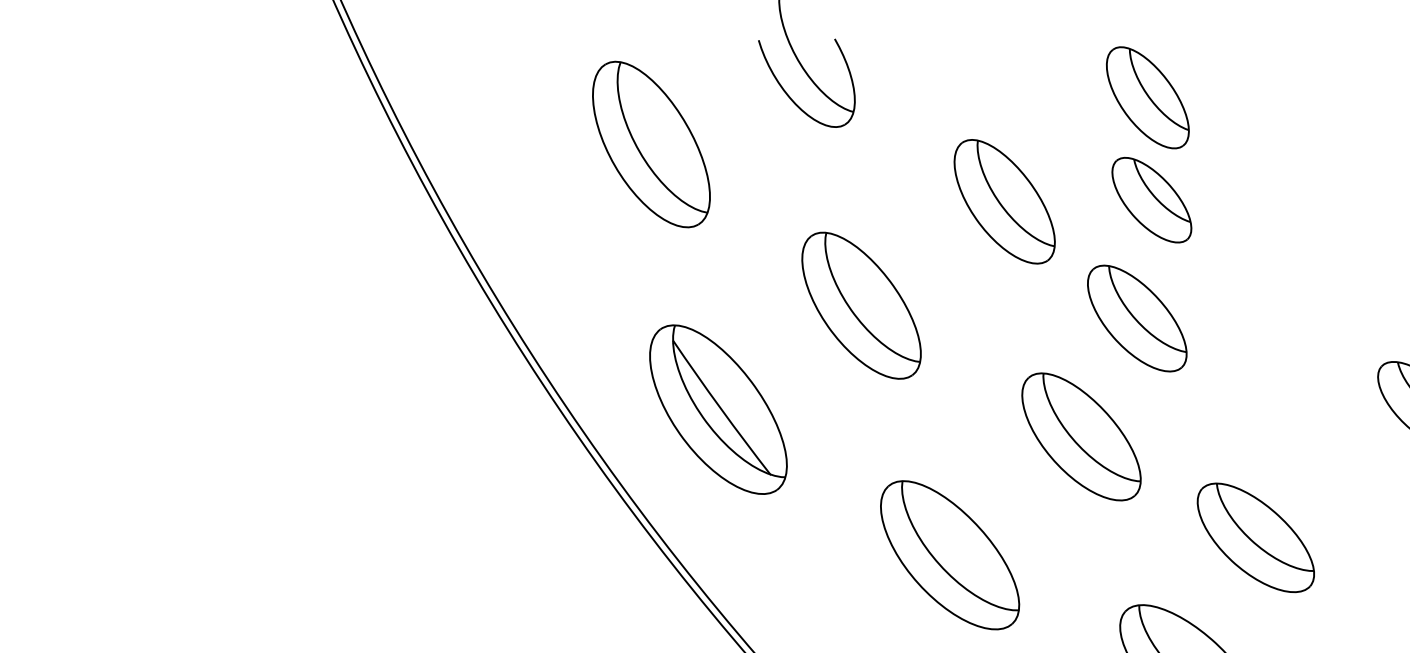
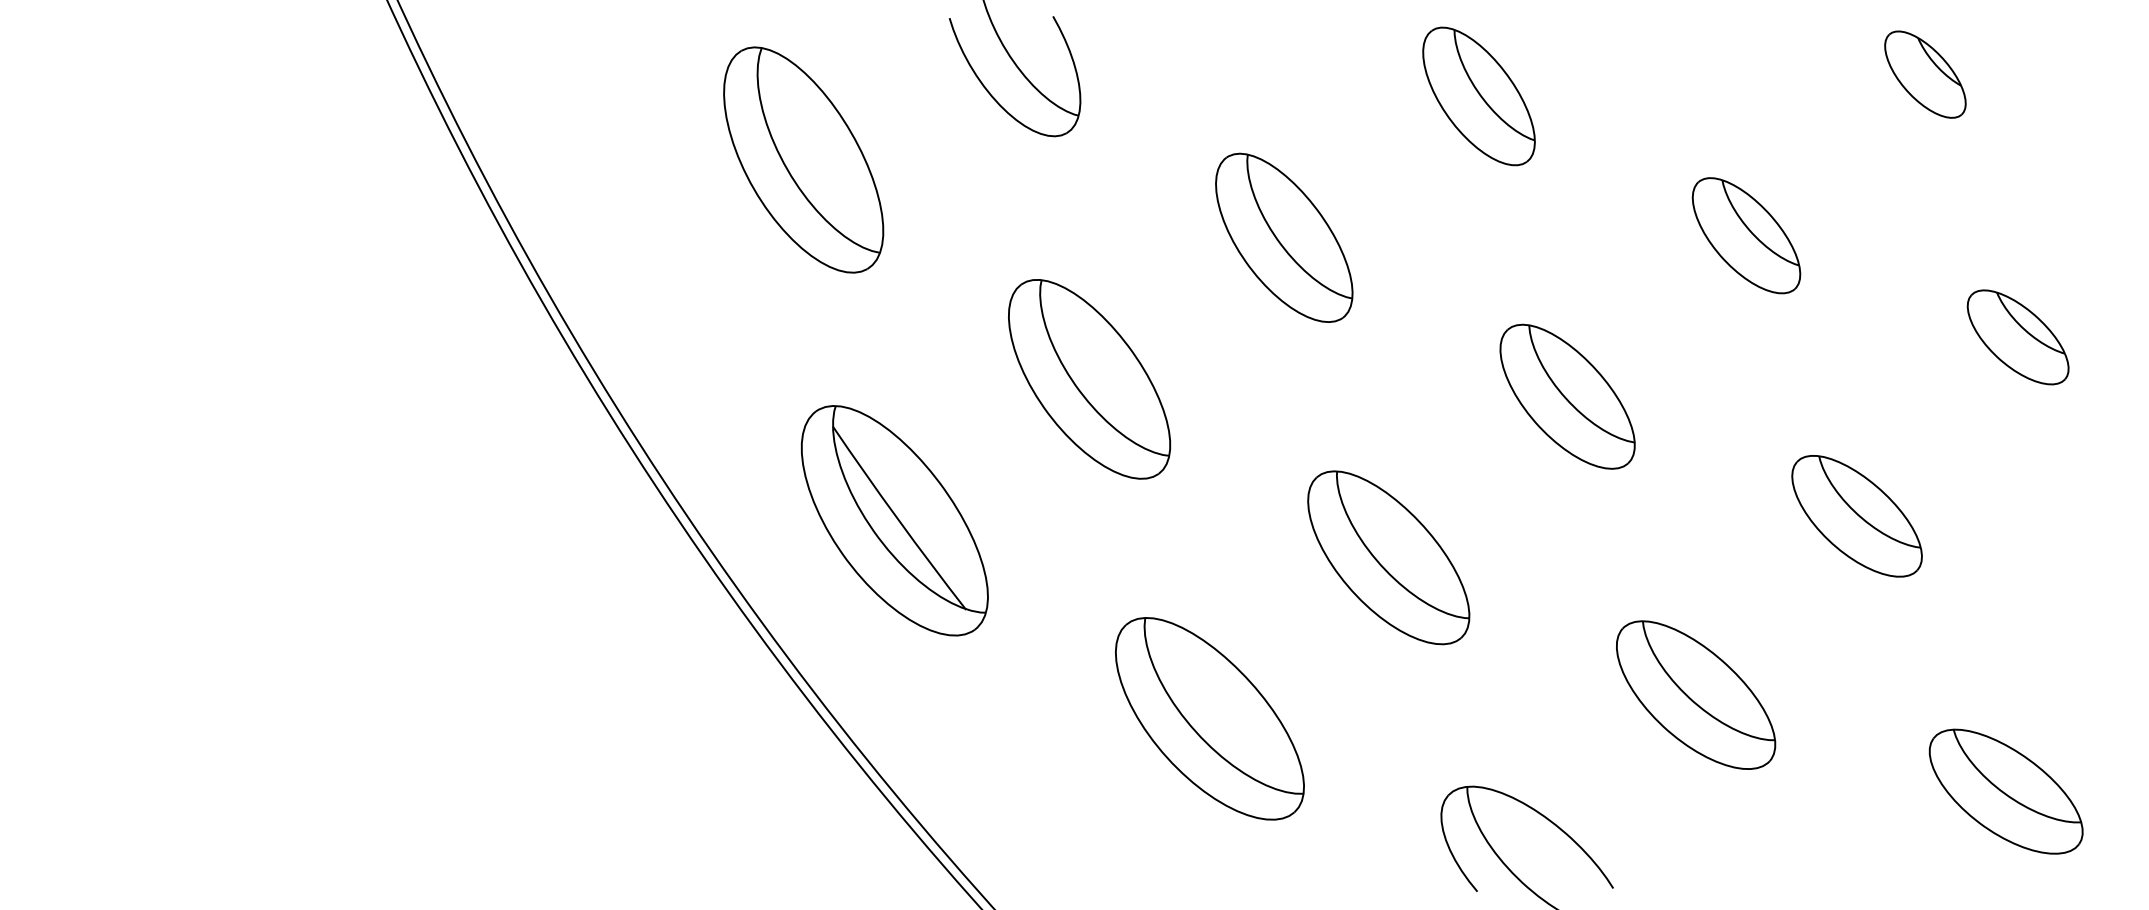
part: (1151, 200) -> (1746, 235), moved
part: (1137, 318) -> (1567, 396), moved
part: (1256, 537) -> (1696, 694), moved

